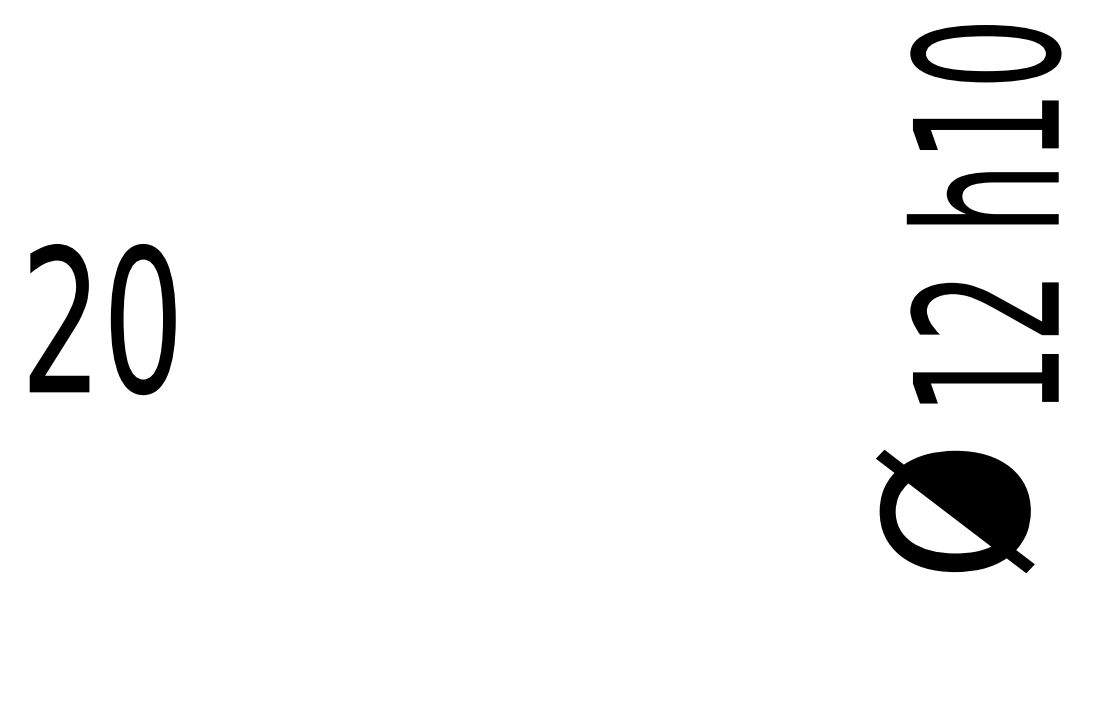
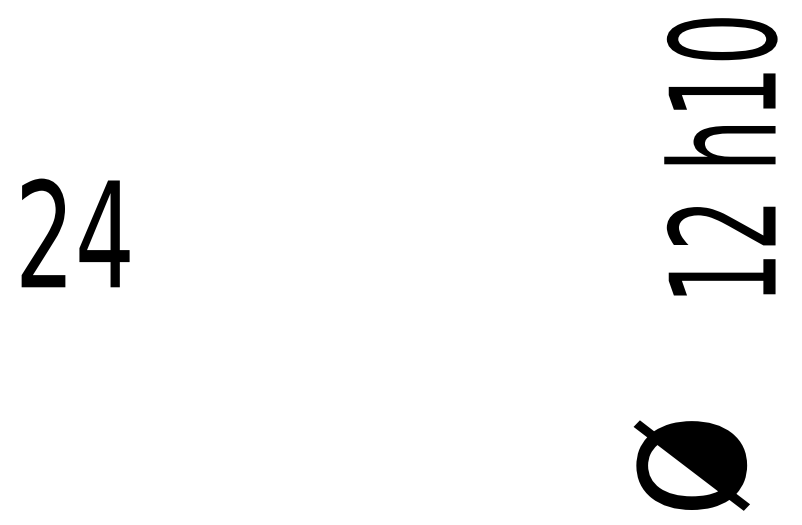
text: (142, 318) -> (104, 233), 20 -> 24
text: (954, 511) -> (691, 465), moved

